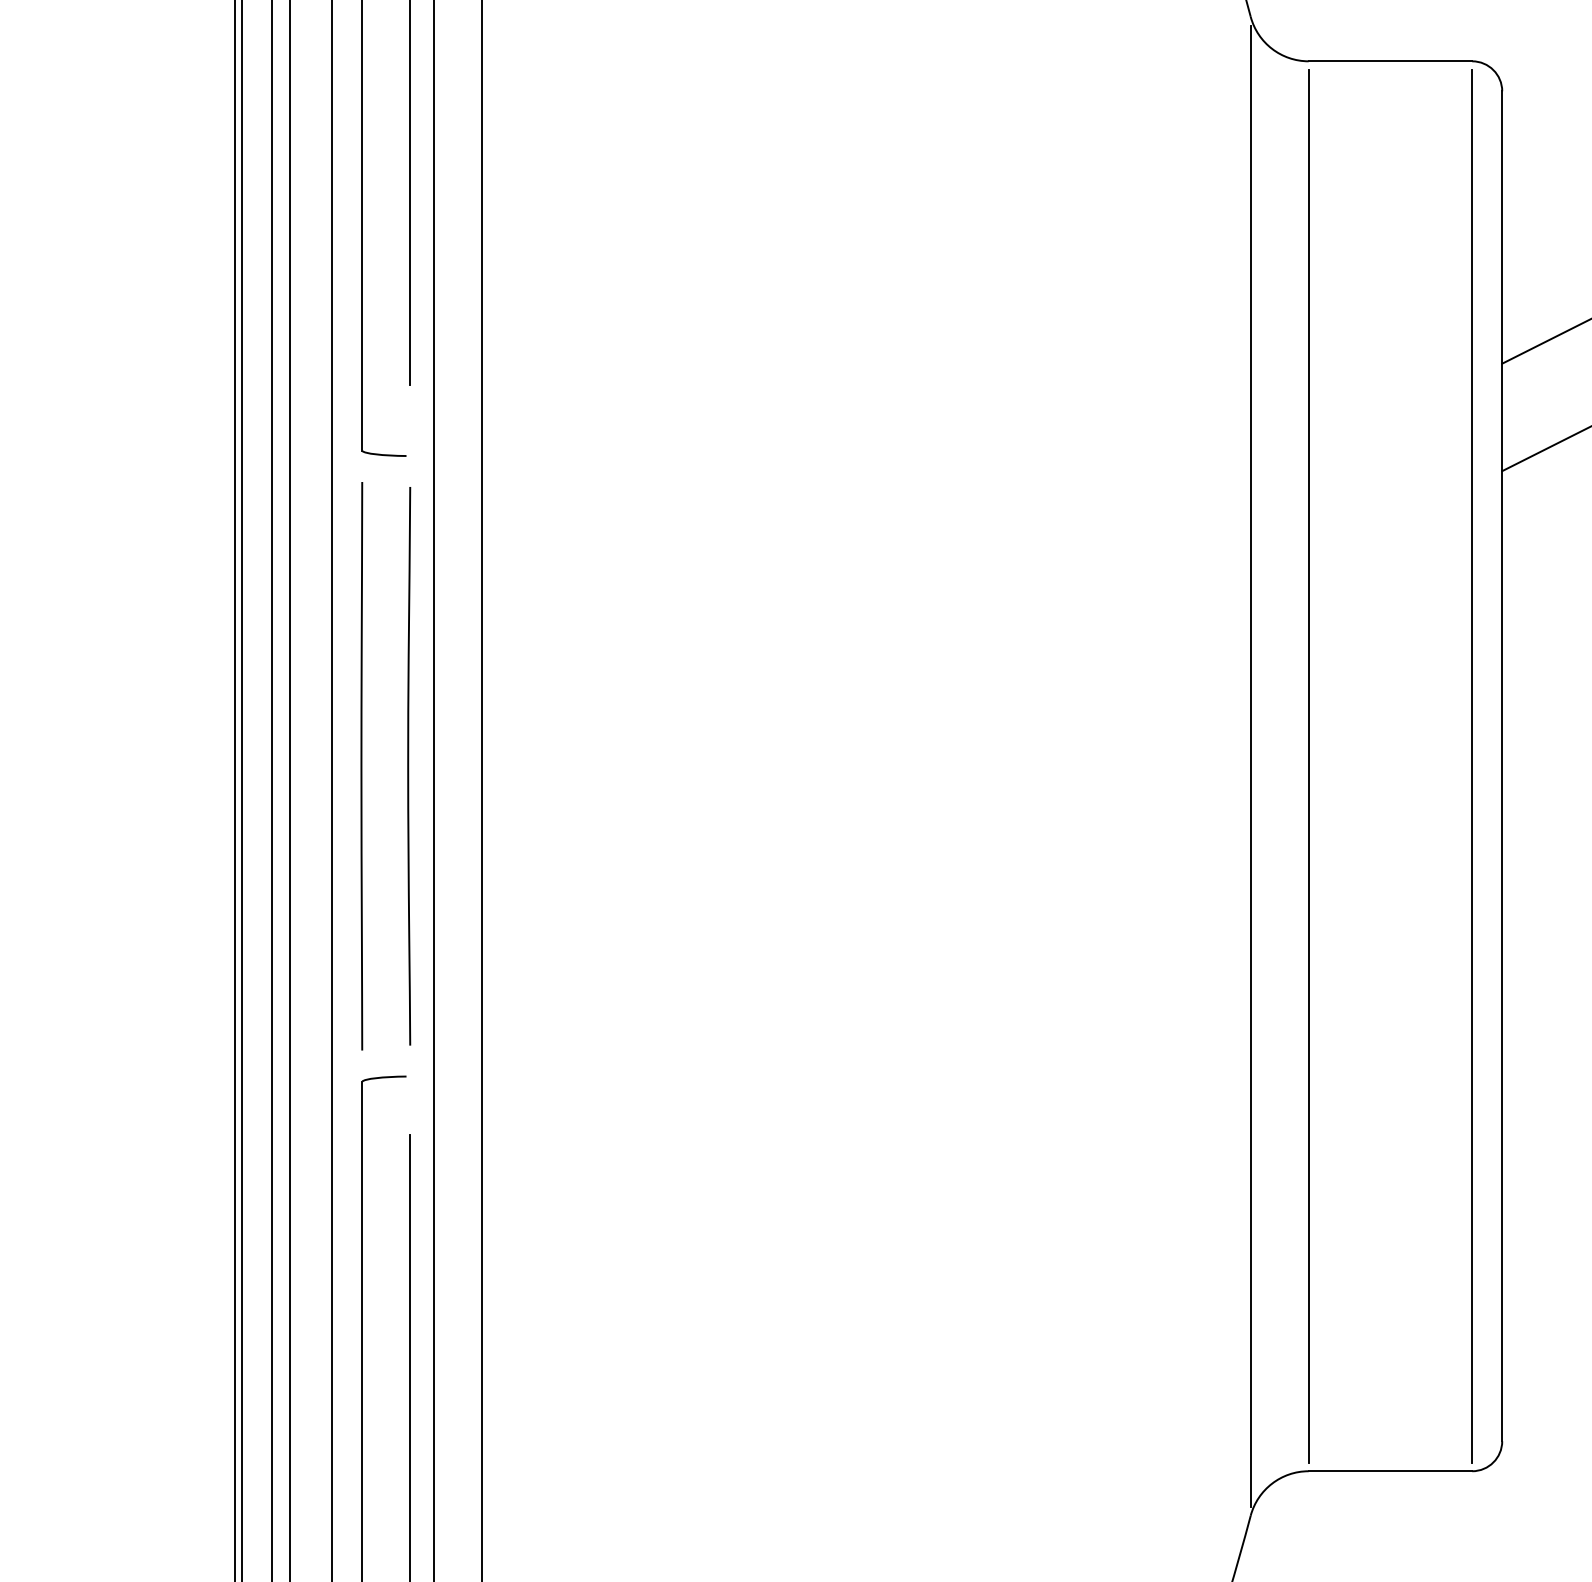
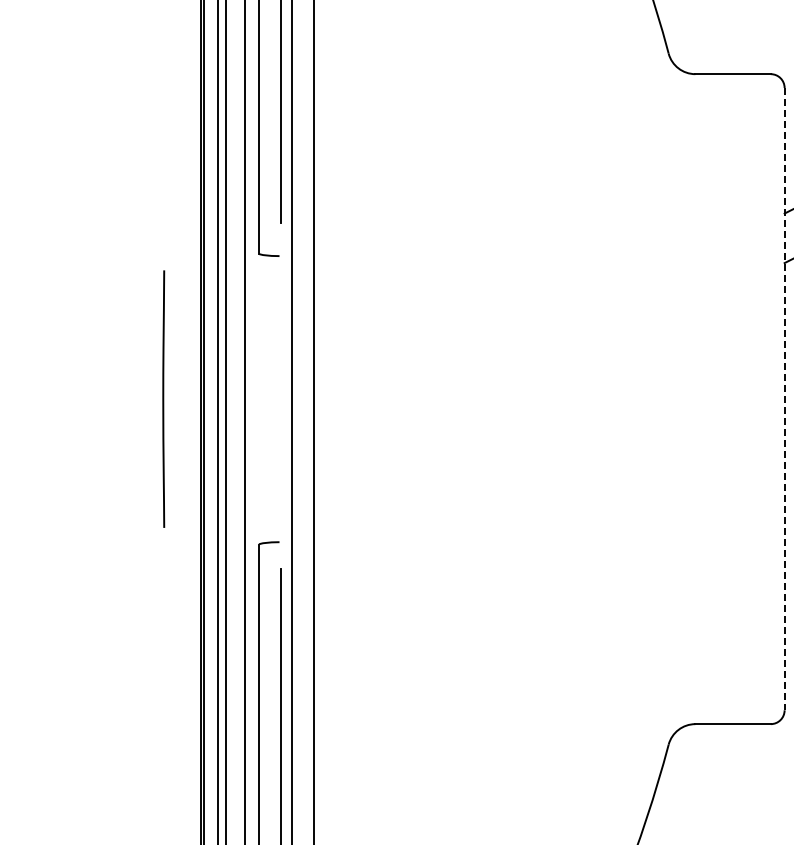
line: (408, 764) -> (163, 398), moved
line: (1250, 764) -> (668, 398), removed
line: (360, 767) -> (258, 399), removed
line: (1308, 767) -> (695, 399), removed
line: (1471, 767) -> (770, 399), removed
line: (1501, 767) -> (784, 399), solid -> dashed

